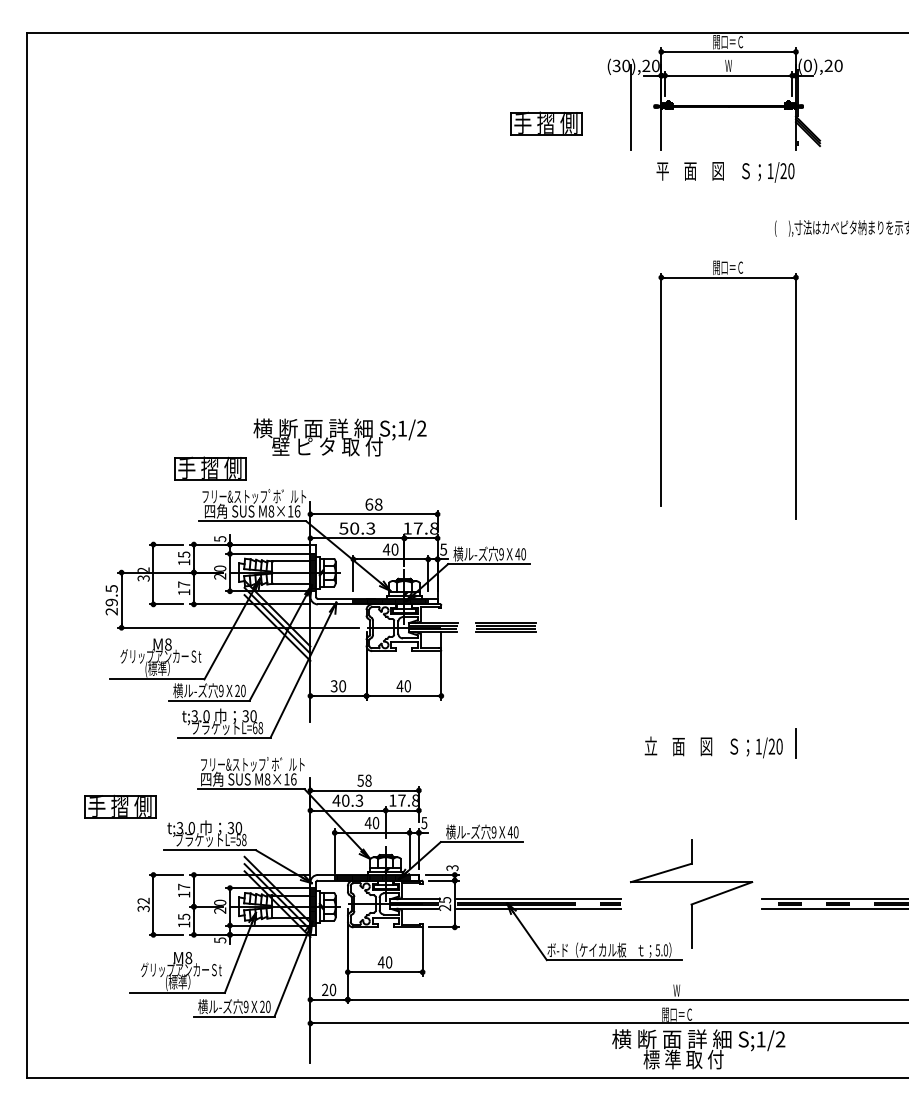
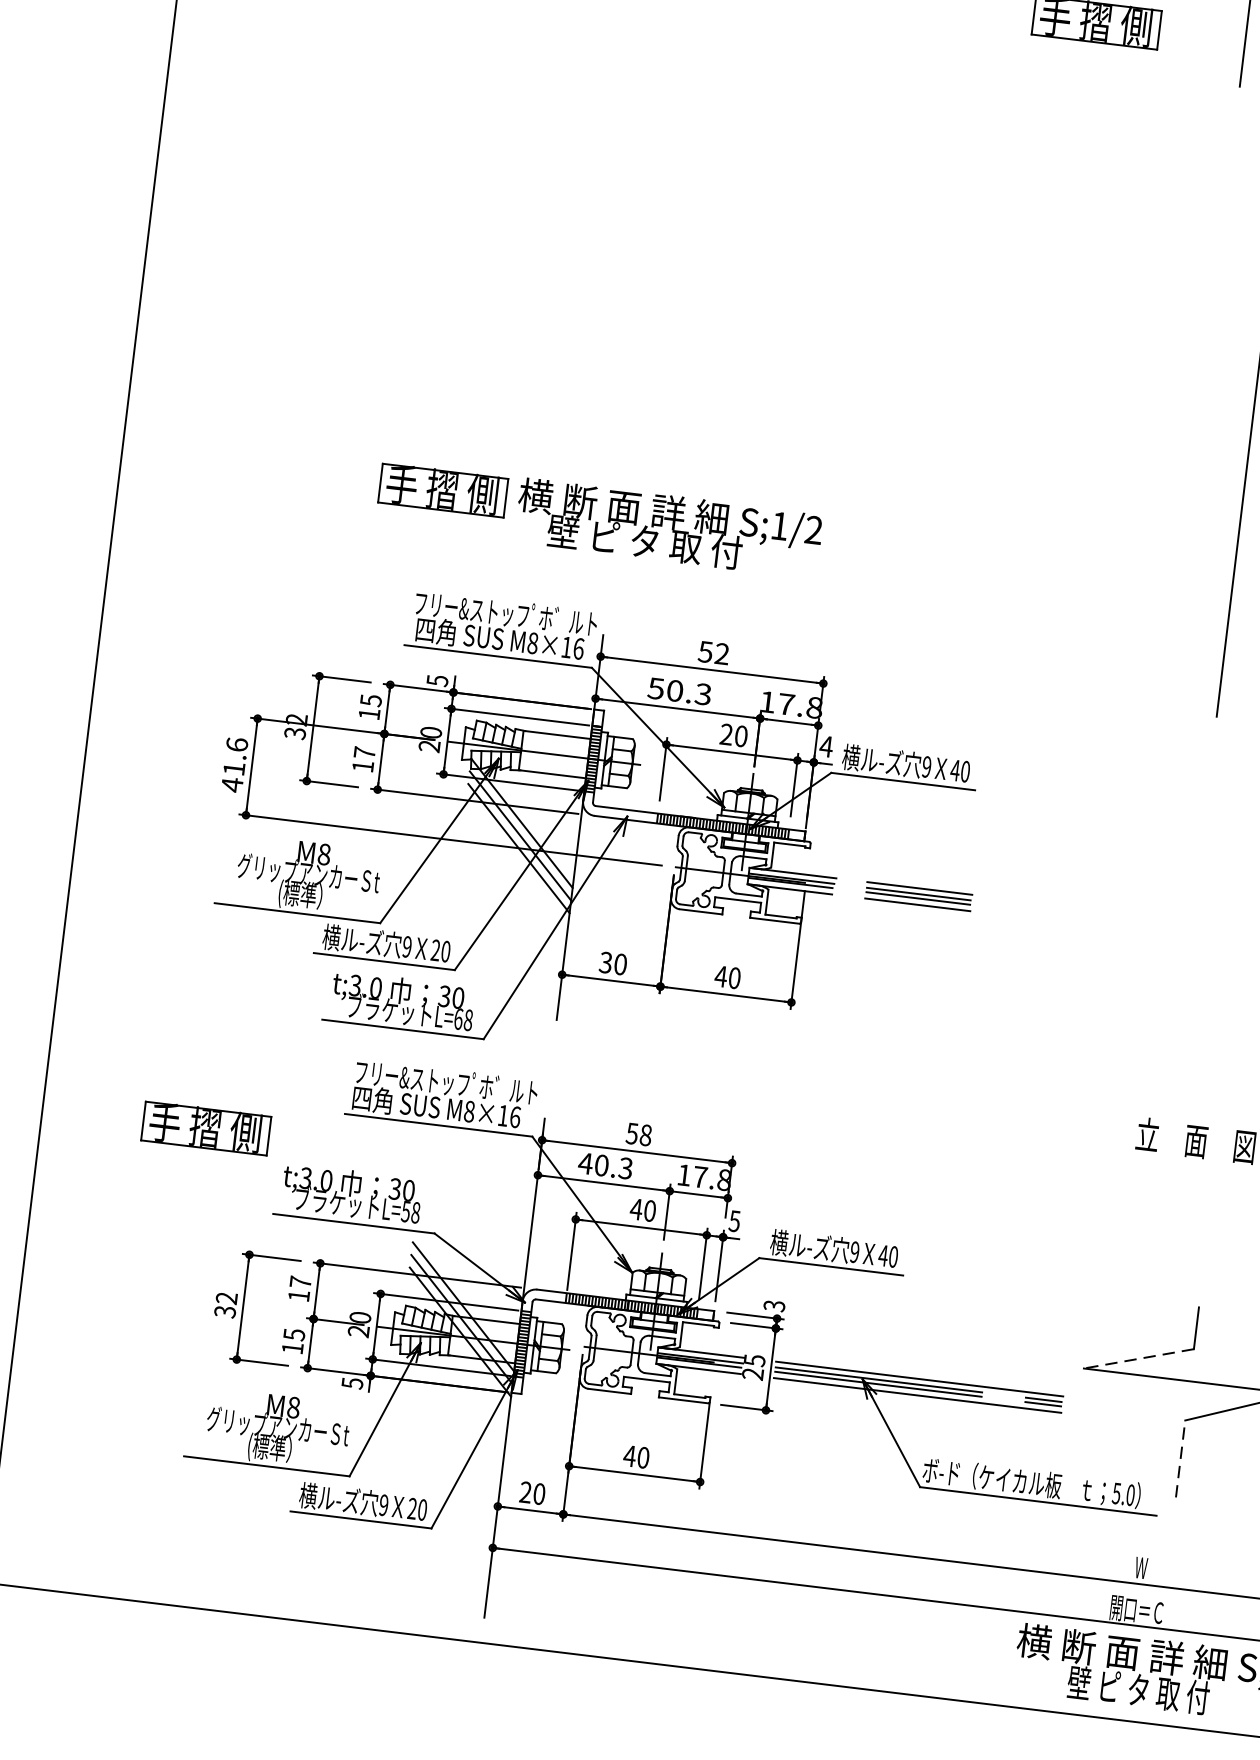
part: (210, 468) -> (443, 490), moved
text: (373, 504) -> (713, 652), 68 -> 52
text: (386, 549) -> (726, 734), 40 -> 20
text: (443, 549) -> (826, 746), 5 -> 4
text: (111, 599) -> (234, 763), 29.5 -> 41.6
line: (661, 872) -> (1139, 1358), solid -> dashed
line: (691, 926) -> (1180, 1458), solid -> dashed
text: (683, 1059) -> (1138, 1690), 標 準 取 付 -> 壁 ピ タ 取 付

